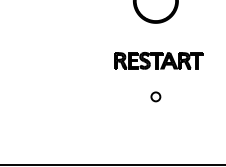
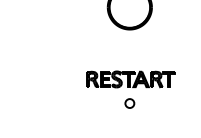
part: (158, 60) -> (130, 79), moved

